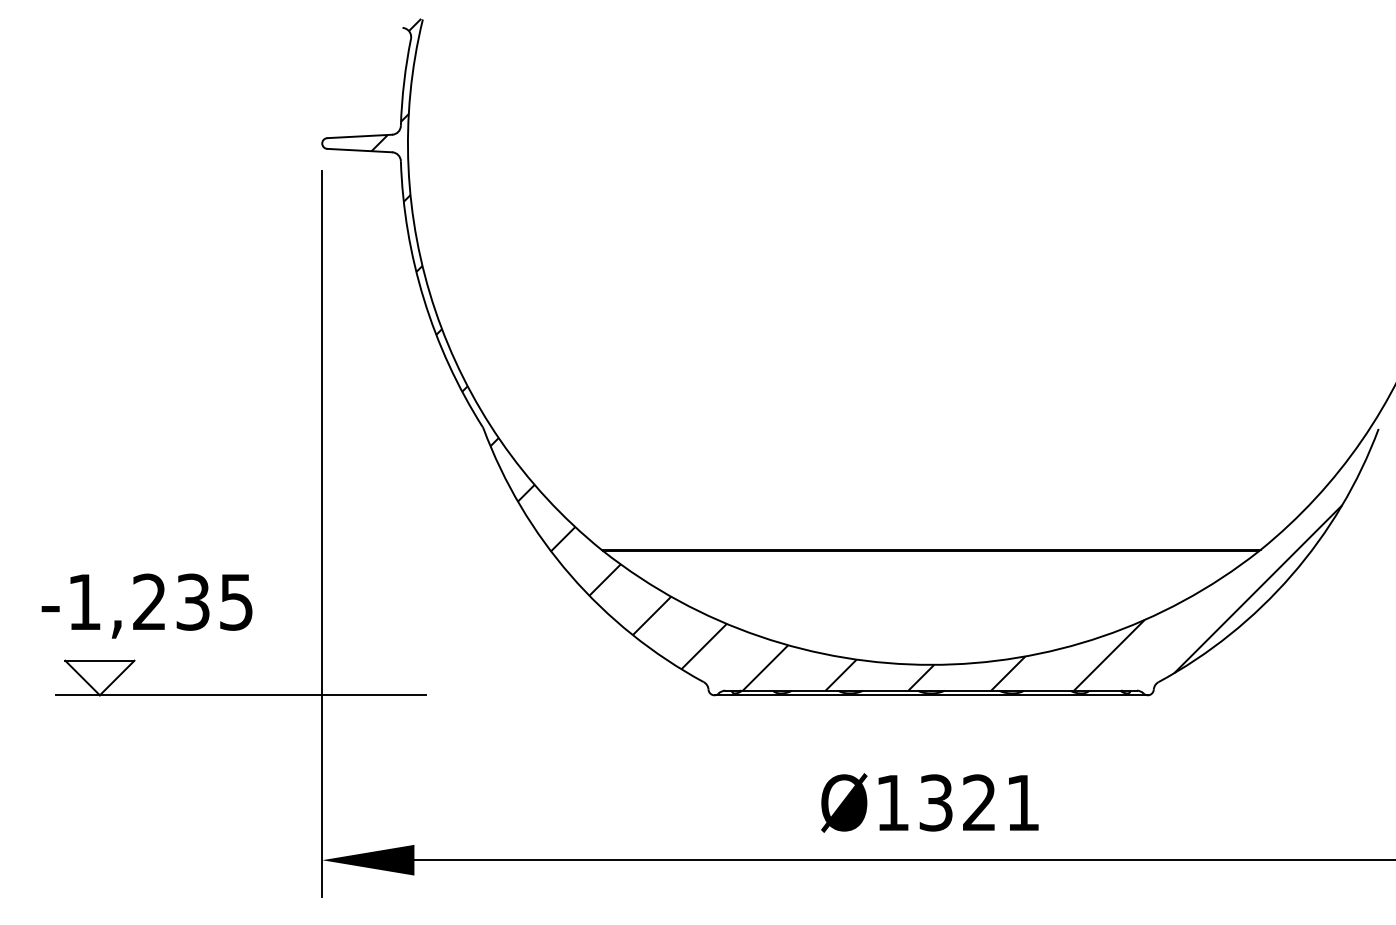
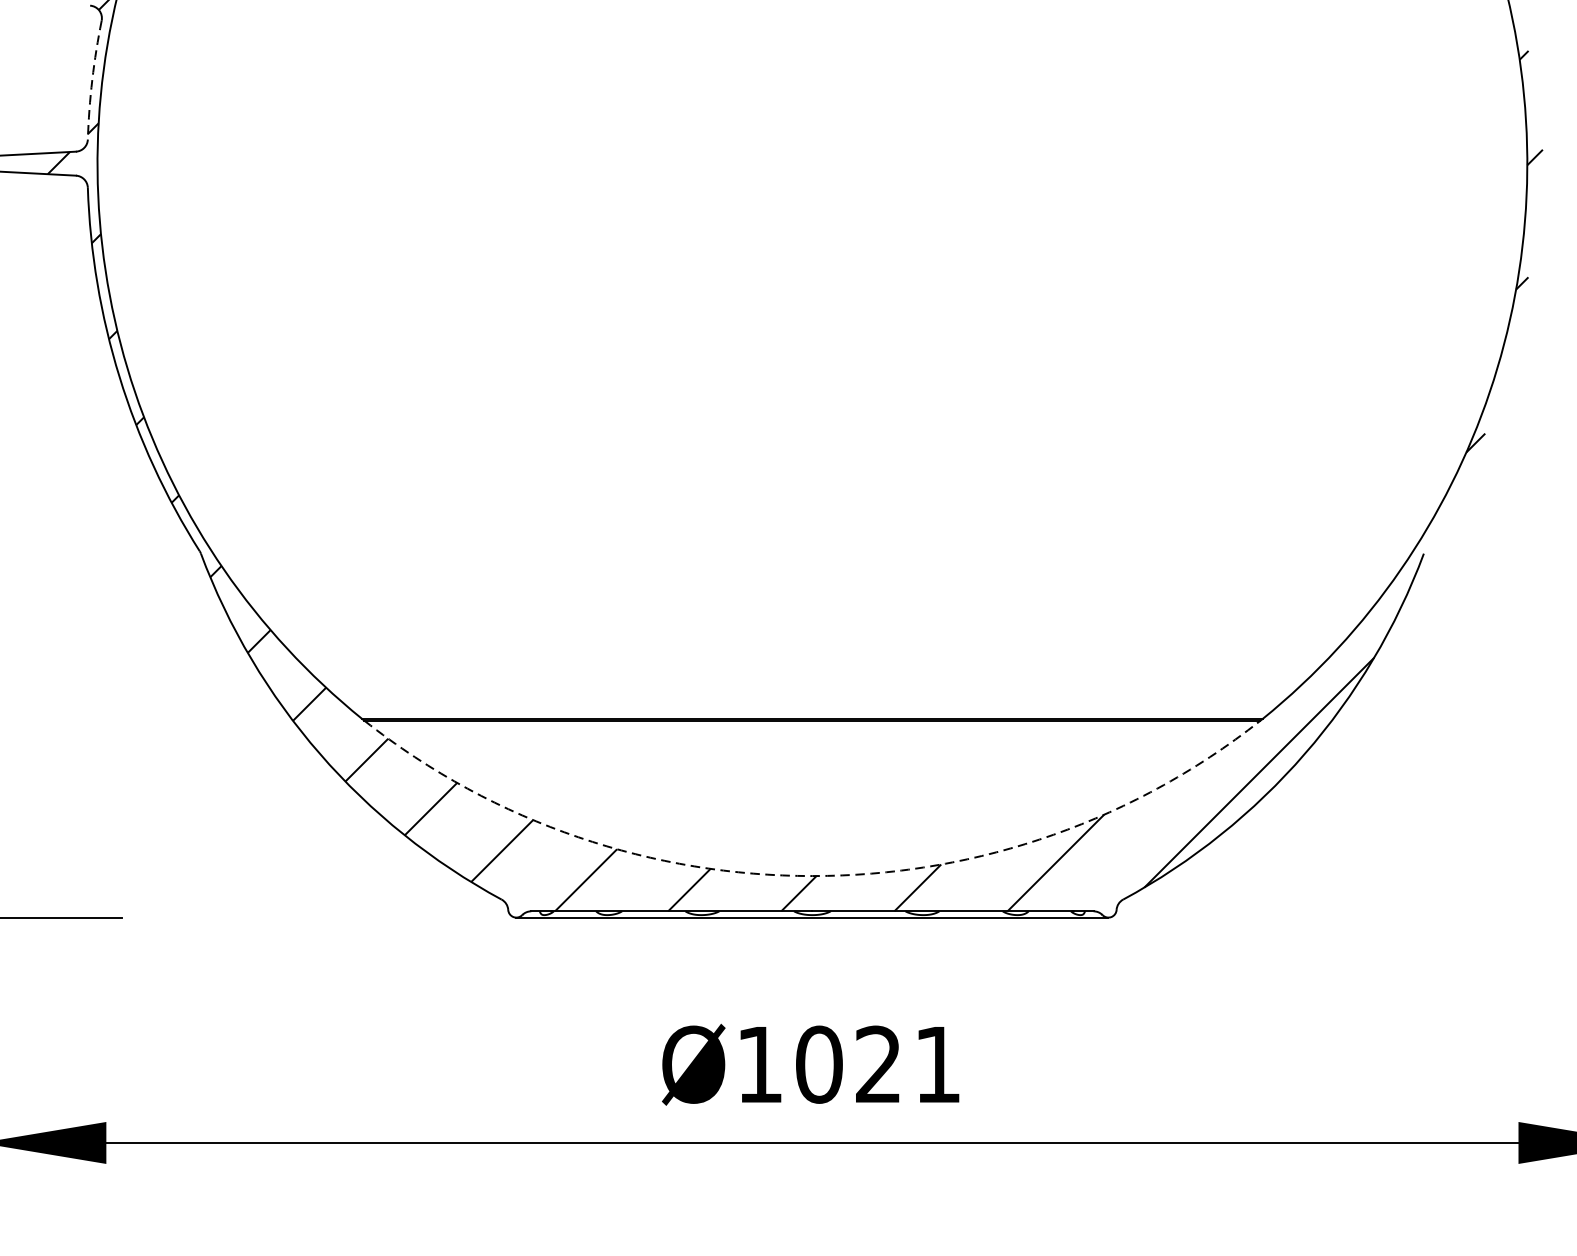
arc: (404, 82) -> (92, 80), solid -> dashed
arc: (931, 664) -> (812, 875), solid -> dashed
text: (936, 802) -> (819, 1064), Ø1321 -> Ø1021

